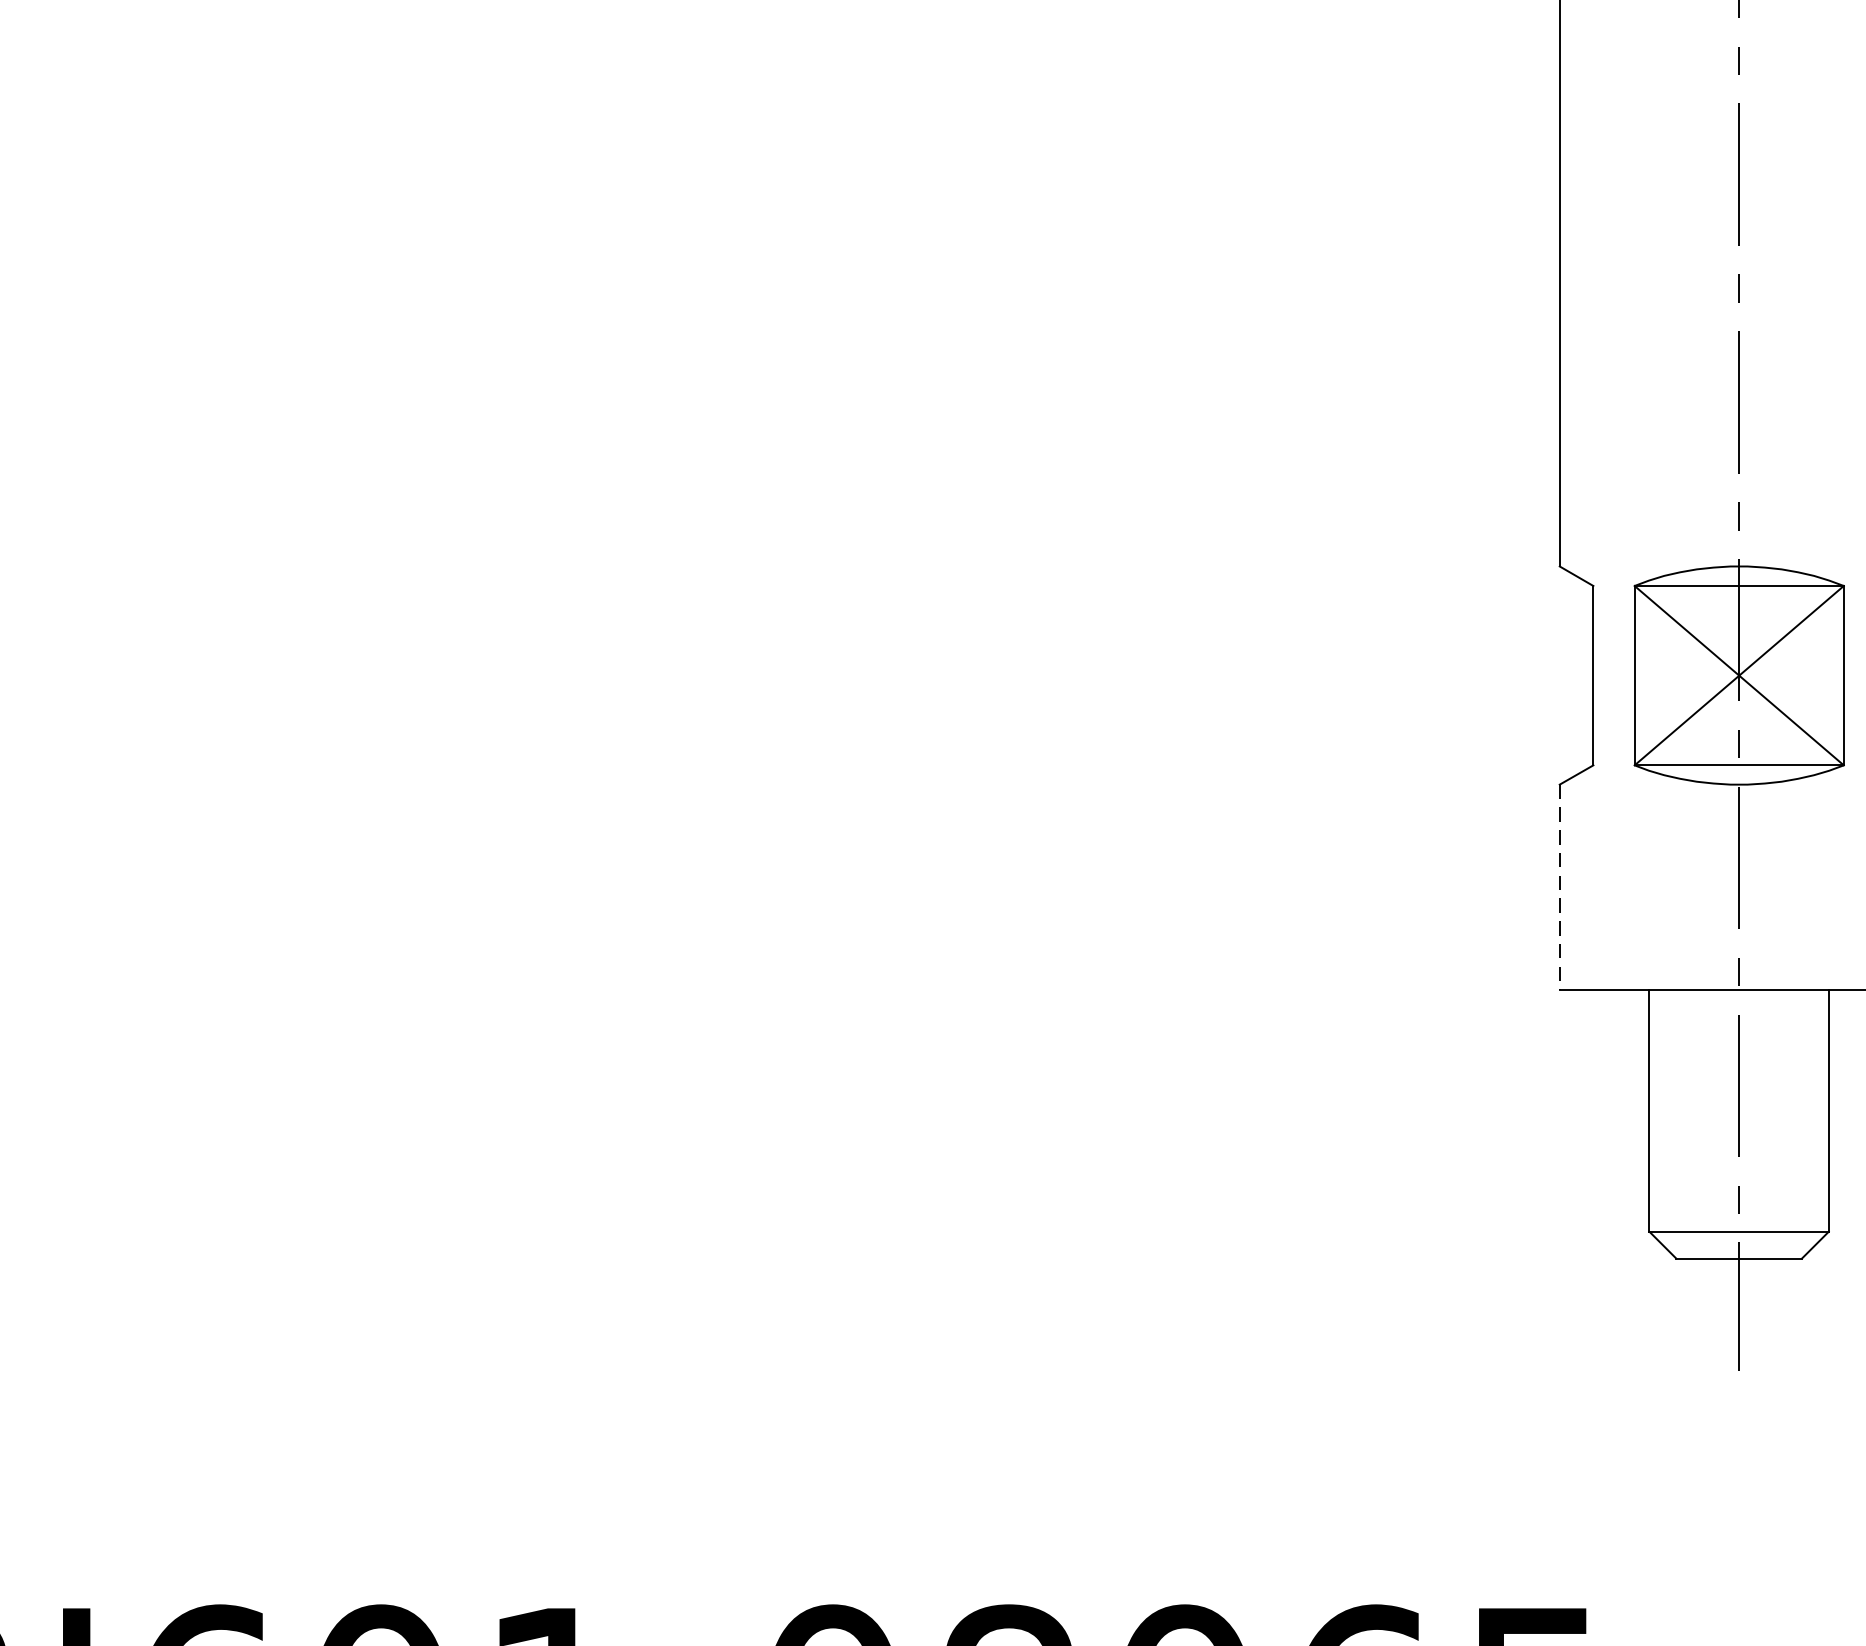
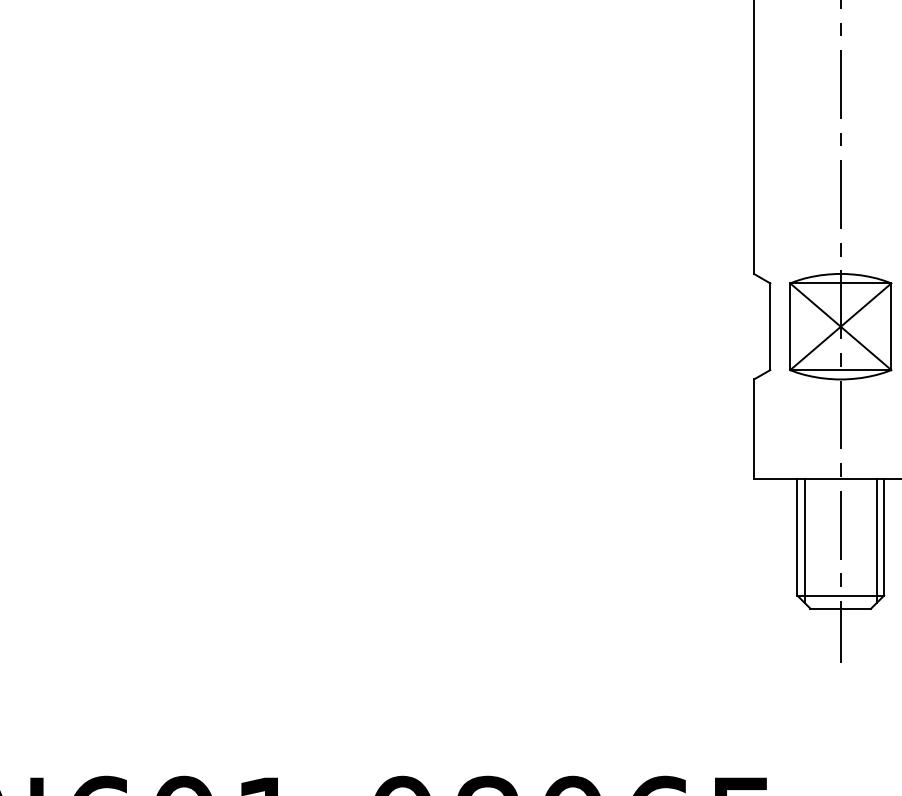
line: (1560, 886) -> (754, 428), dashed -> solid
line: (1664, 1117) -> (804, 540), added
line: (1813, 1117) -> (876, 540), added

